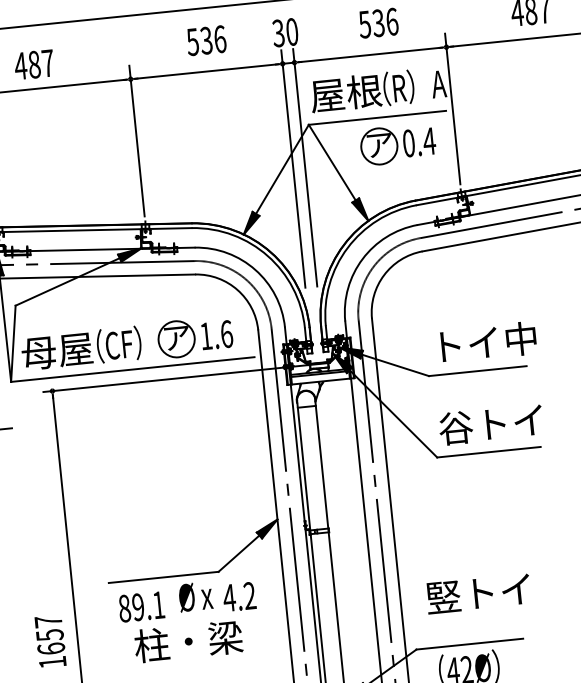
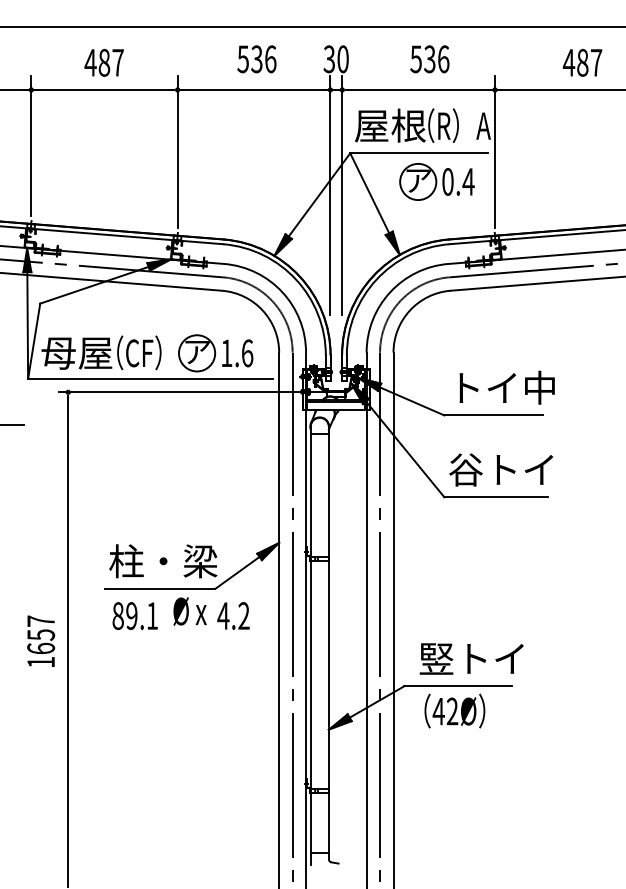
text: (33, 64) -> (103, 62), moved
text: (478, 593) -> (471, 658), moved
text: (188, 641) -> (163, 561), moved

